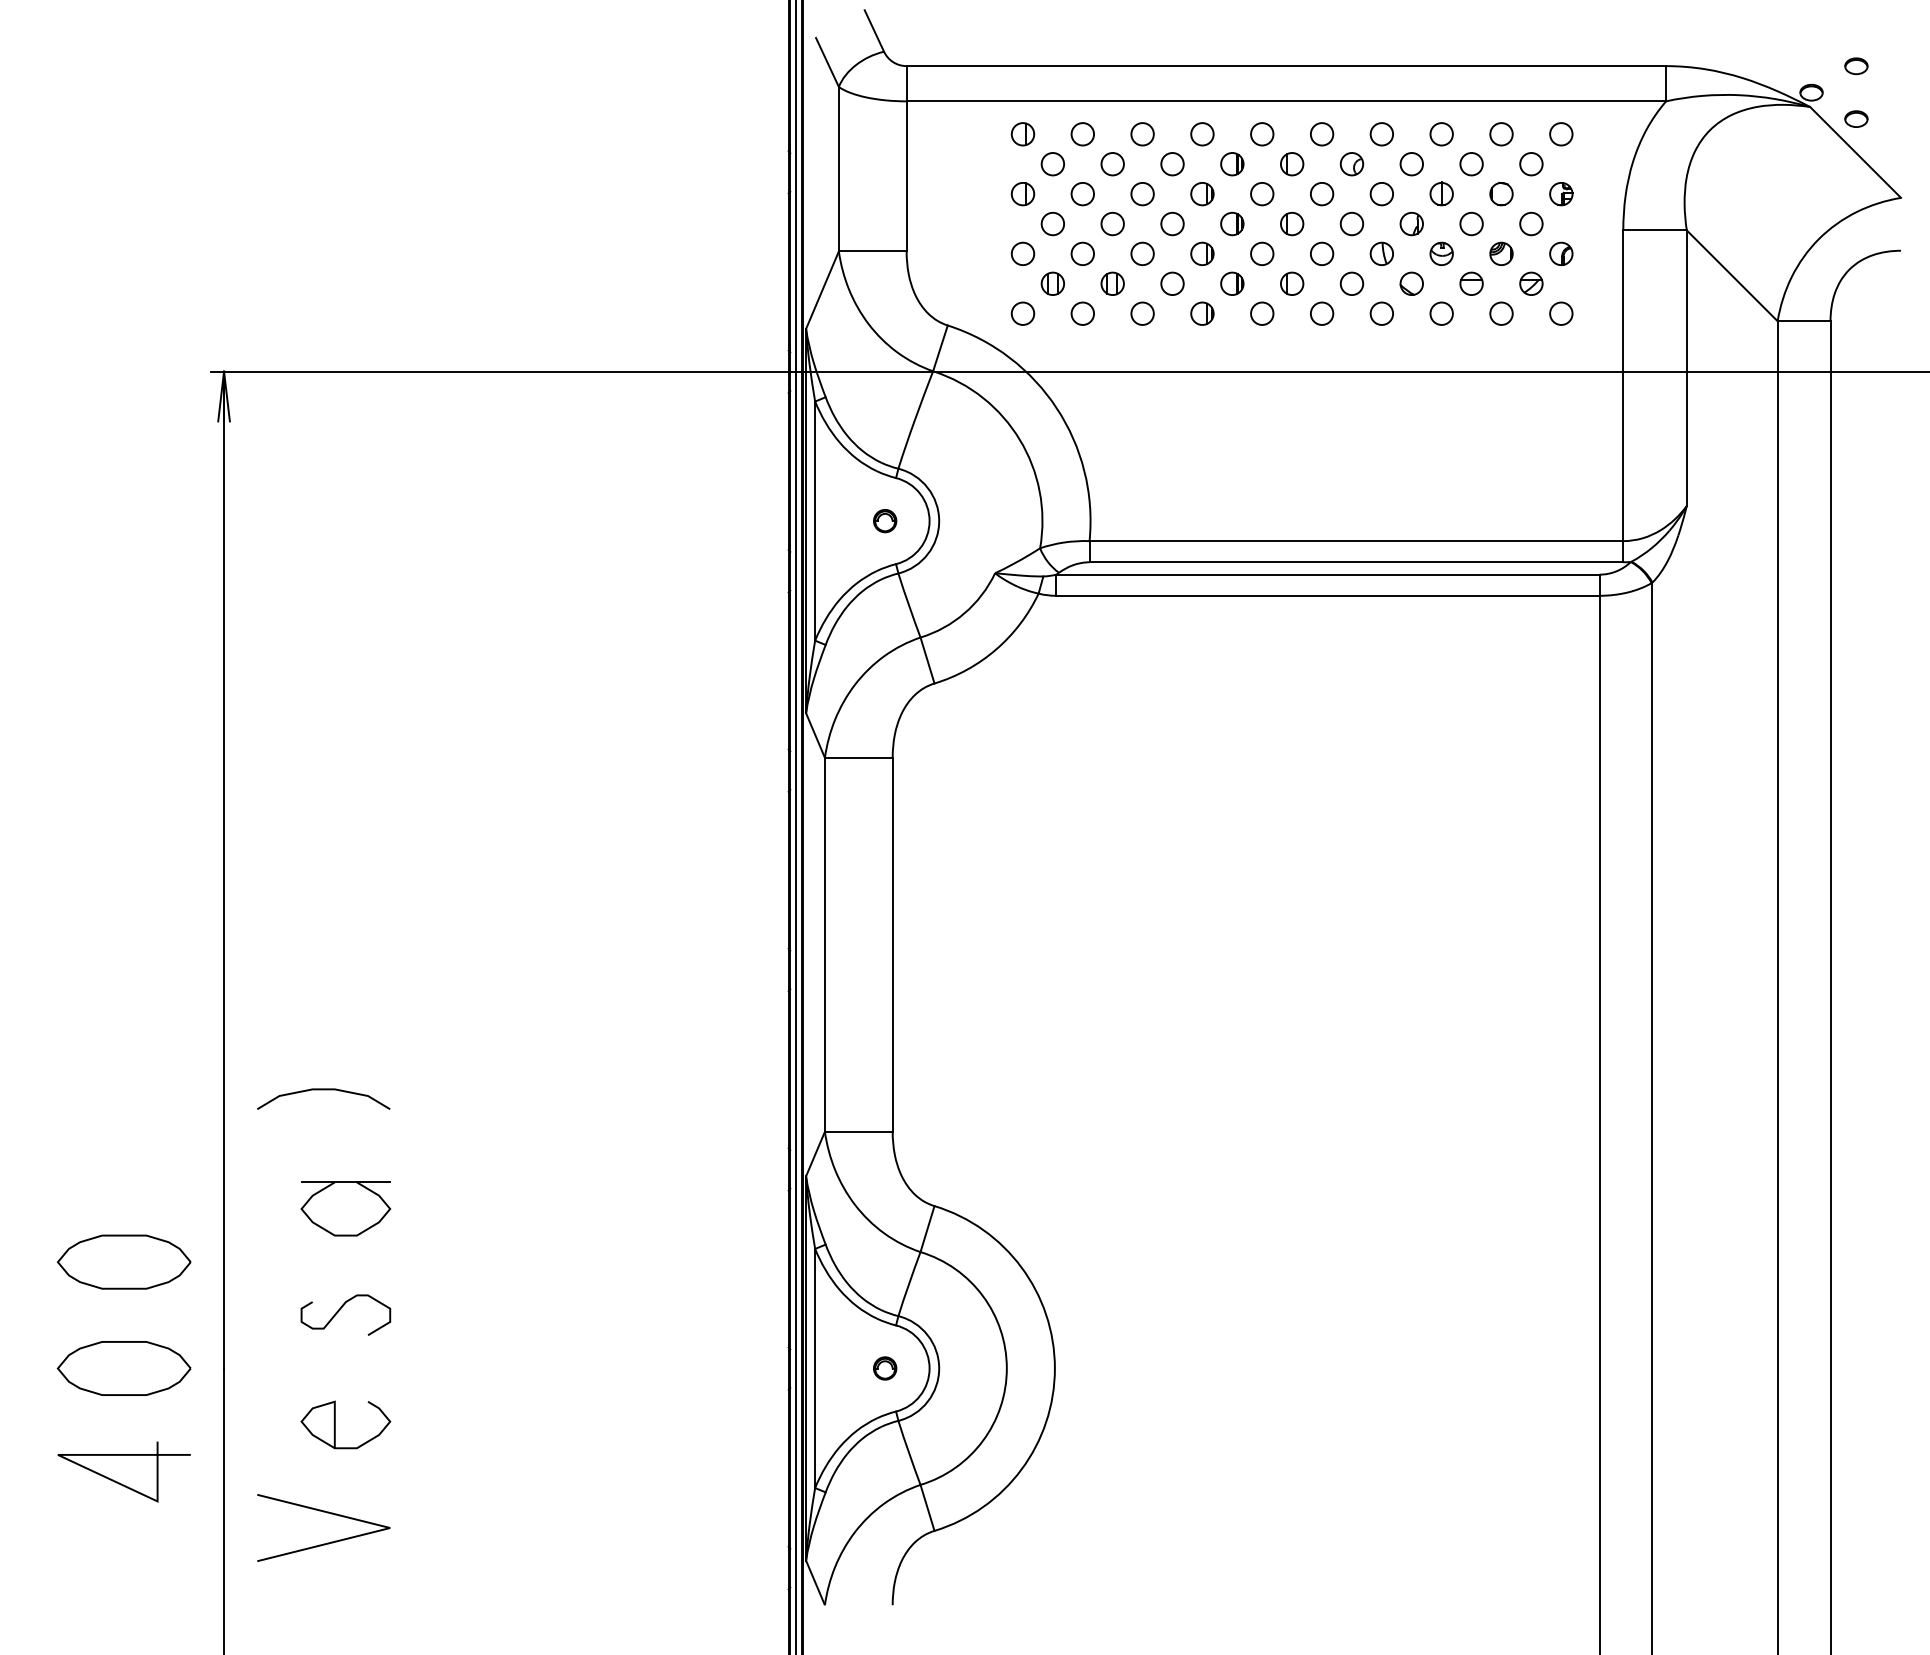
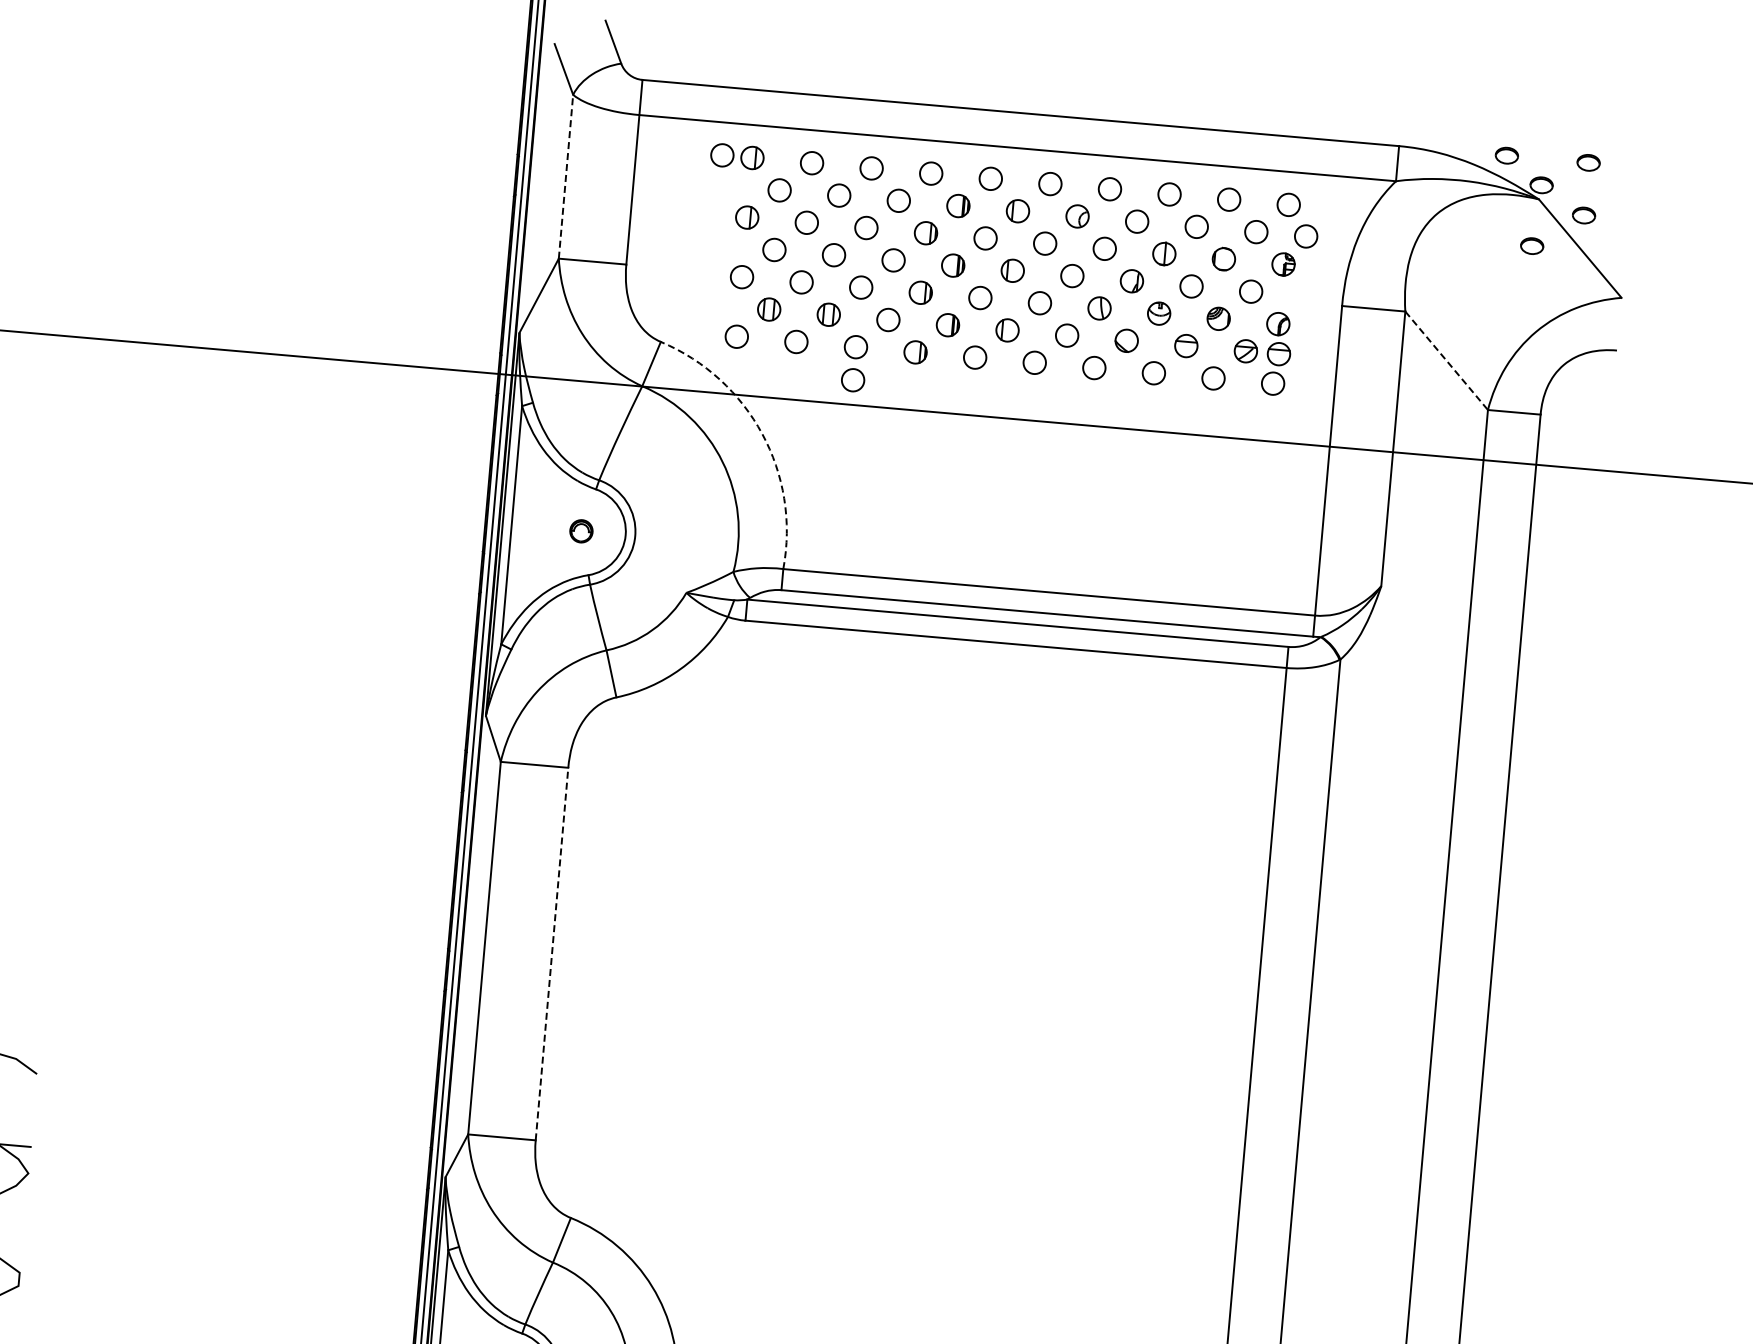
part: (1774, 66) -> (1507, 155), added
circle: (992, 134) -> (722, 155), added
part: (1807, 153) -> (1532, 245), added
circle: (1581, 164) -> (1306, 236), added
line: (838, 168) -> (565, 175), solid -> dashed
line: (1732, 276) -> (1446, 361), solid -> dashed
part: (1564, 283) -> (1278, 353), added
circle: (1142, 346) -> (853, 379), added
arc: (1056, 408) -> (761, 434), solid -> dashed
line: (892, 944) -> (551, 953), solid -> dashed

